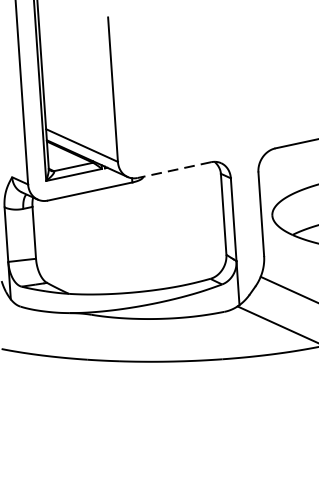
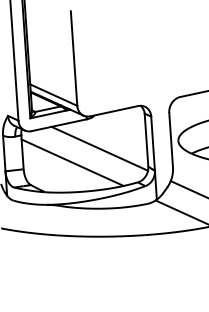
line: (174, 170) -> (114, 111), dashed -> solid
line: (151, 227) -> (99, 148), added
line: (110, 248) -> (72, 162), added

